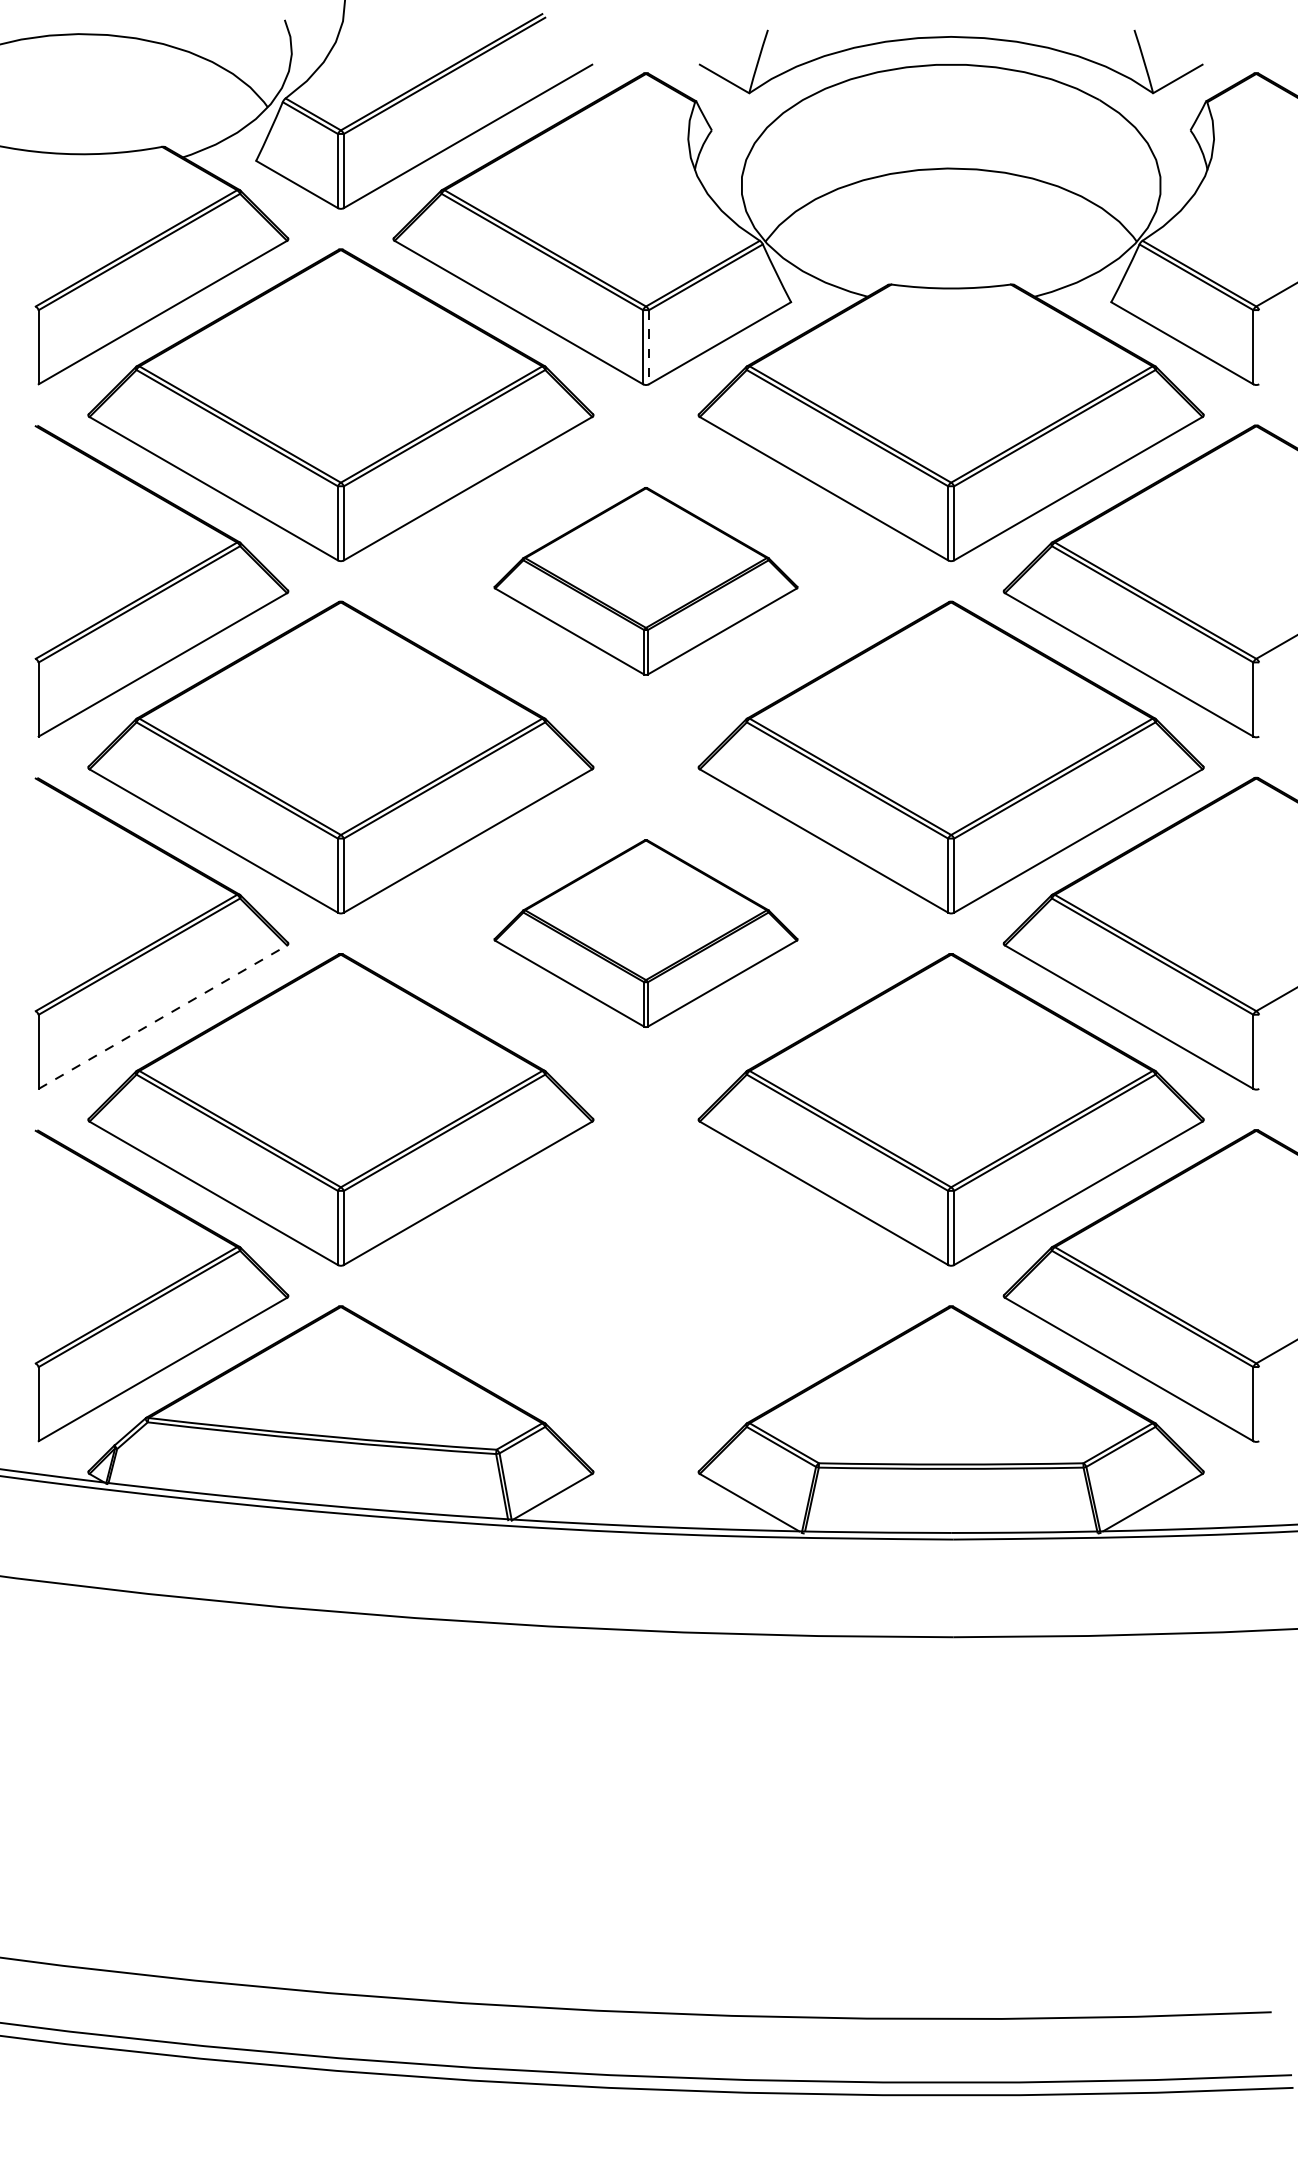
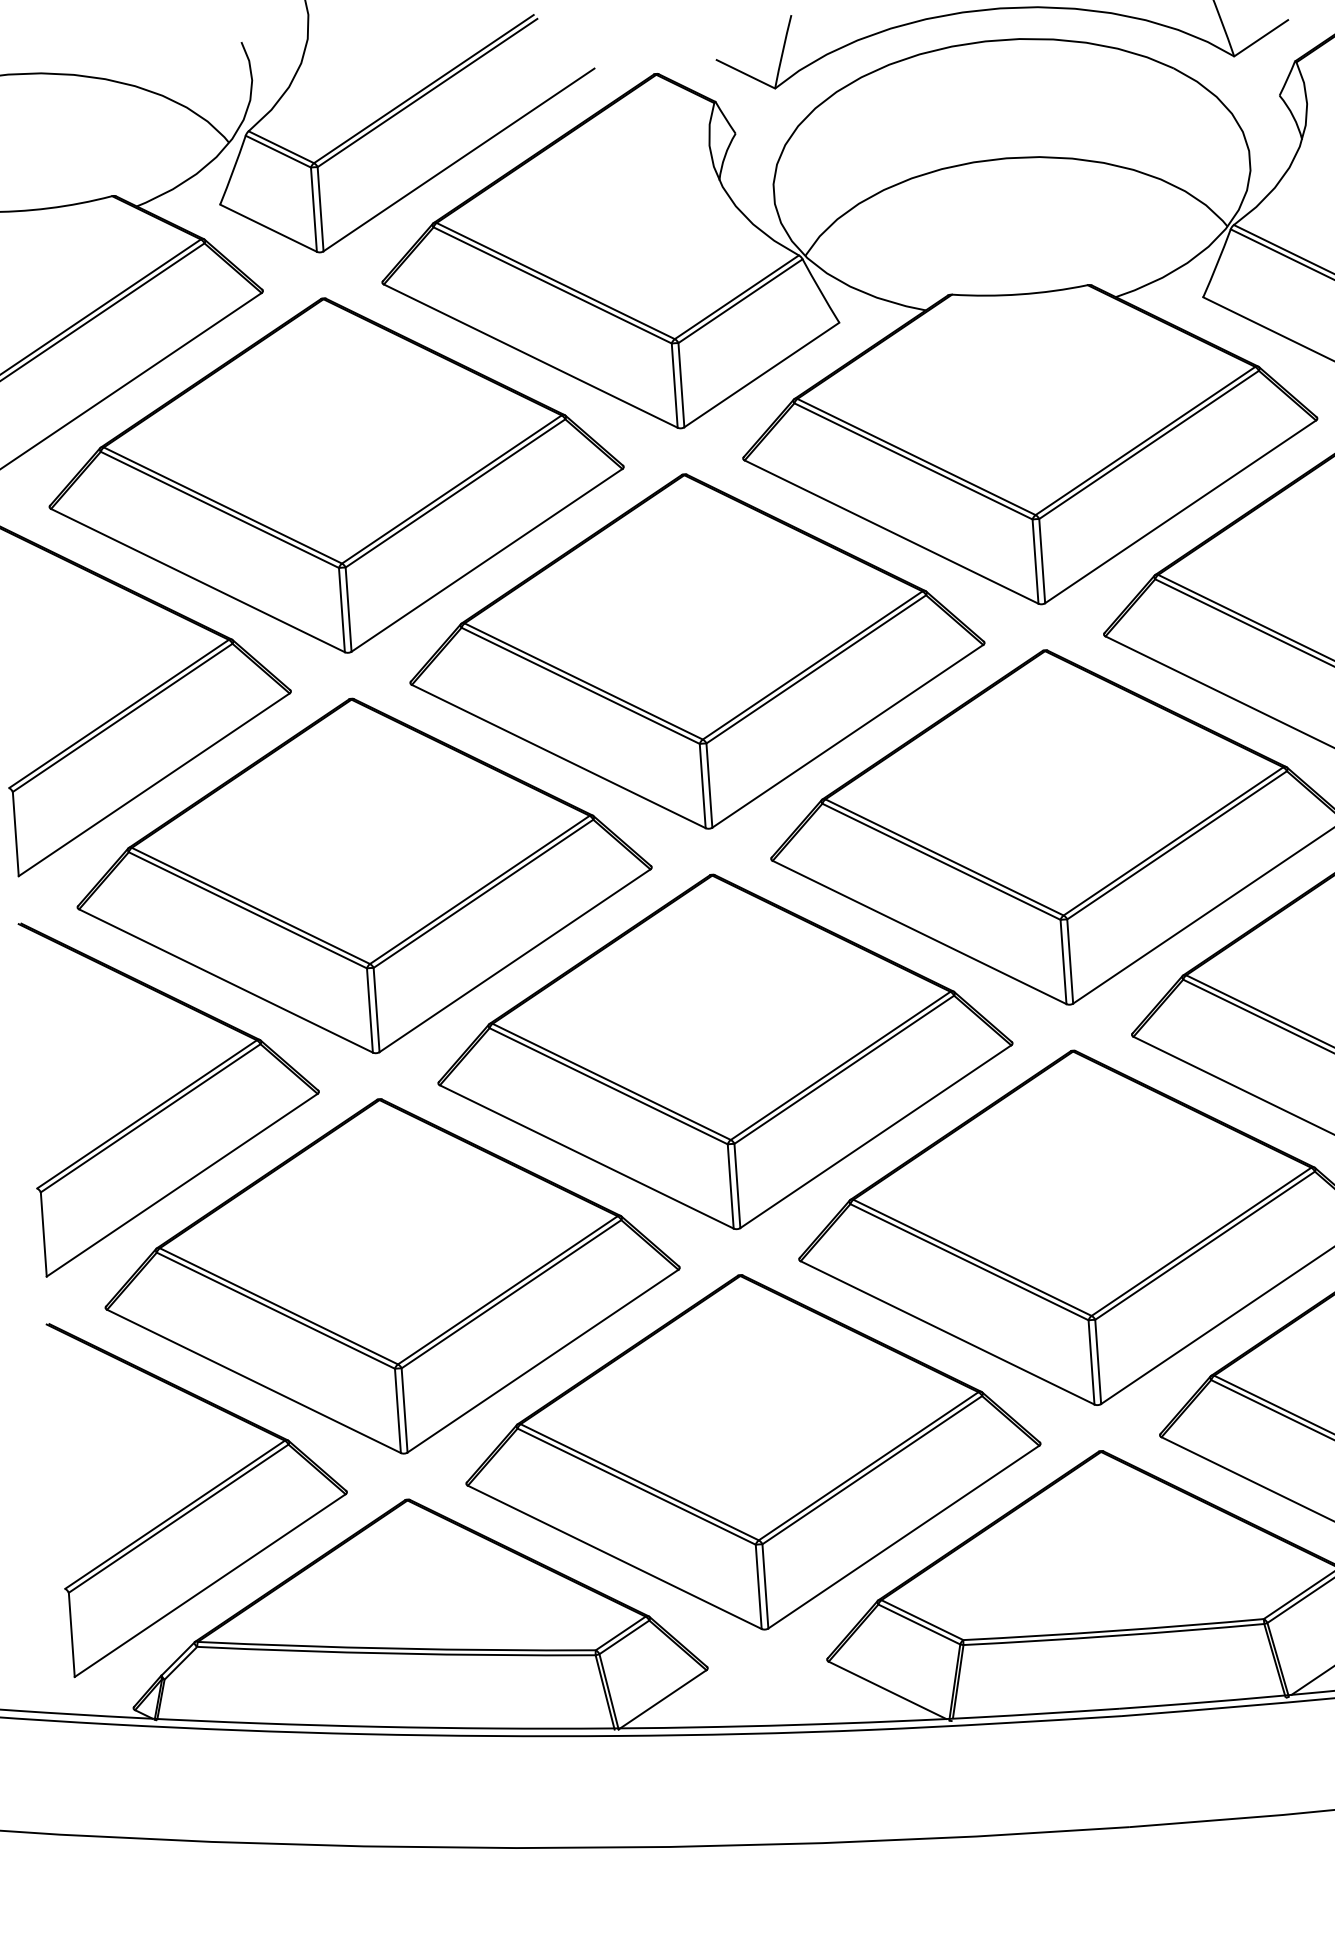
line: (649, 347) -> (681, 385), dashed -> solid
part: (645, 581) -> (696, 651), size x1.67
part: (645, 933) -> (724, 1051), size x1.67
line: (163, 1016) -> (182, 1184), dashed -> solid
part: (645, 1285) -> (751, 1451), added

